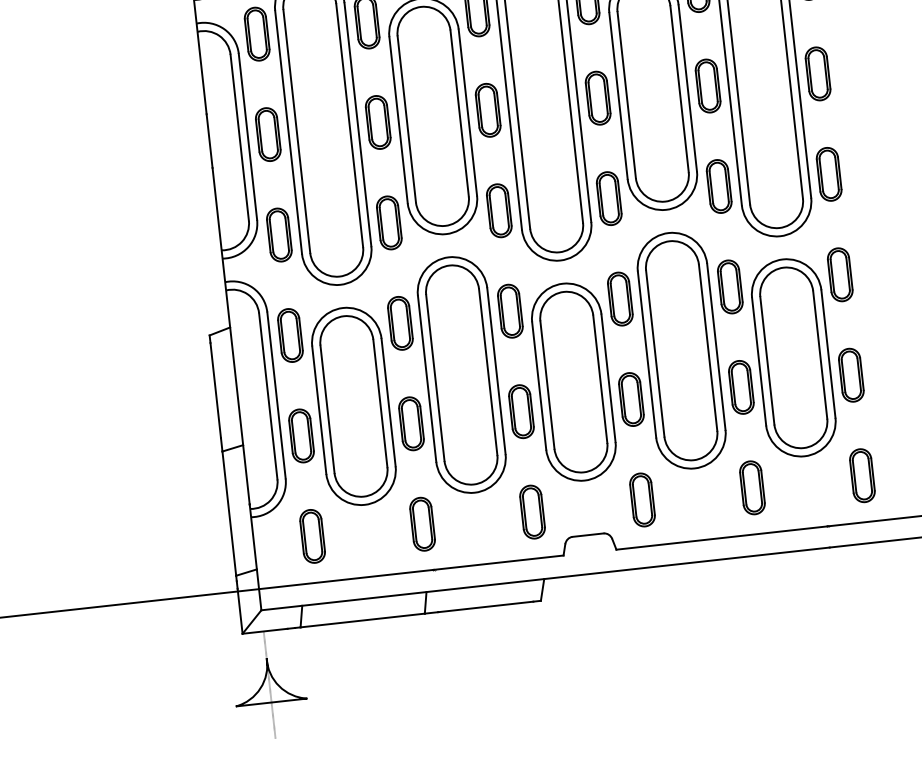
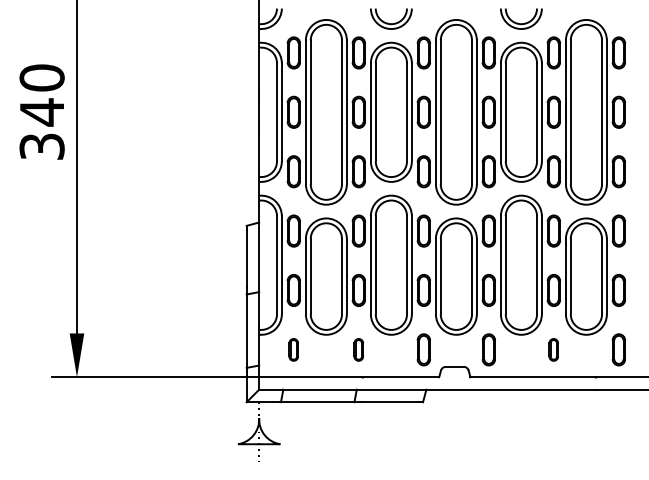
part: (751, 487) -> (553, 349), size x0.7
part: (421, 523) -> (358, 349), size x0.7
part: (311, 535) -> (293, 349), size x0.7

